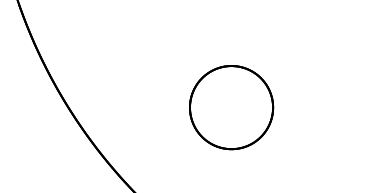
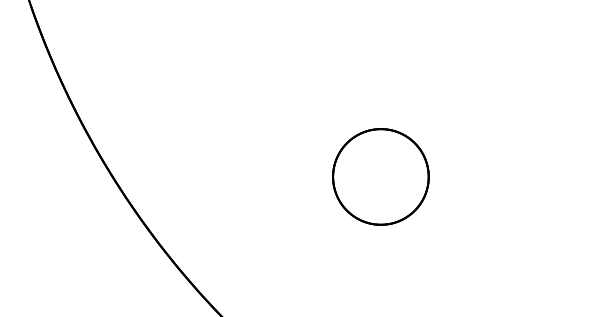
part: (231, 107) -> (380, 176), size x0.7

